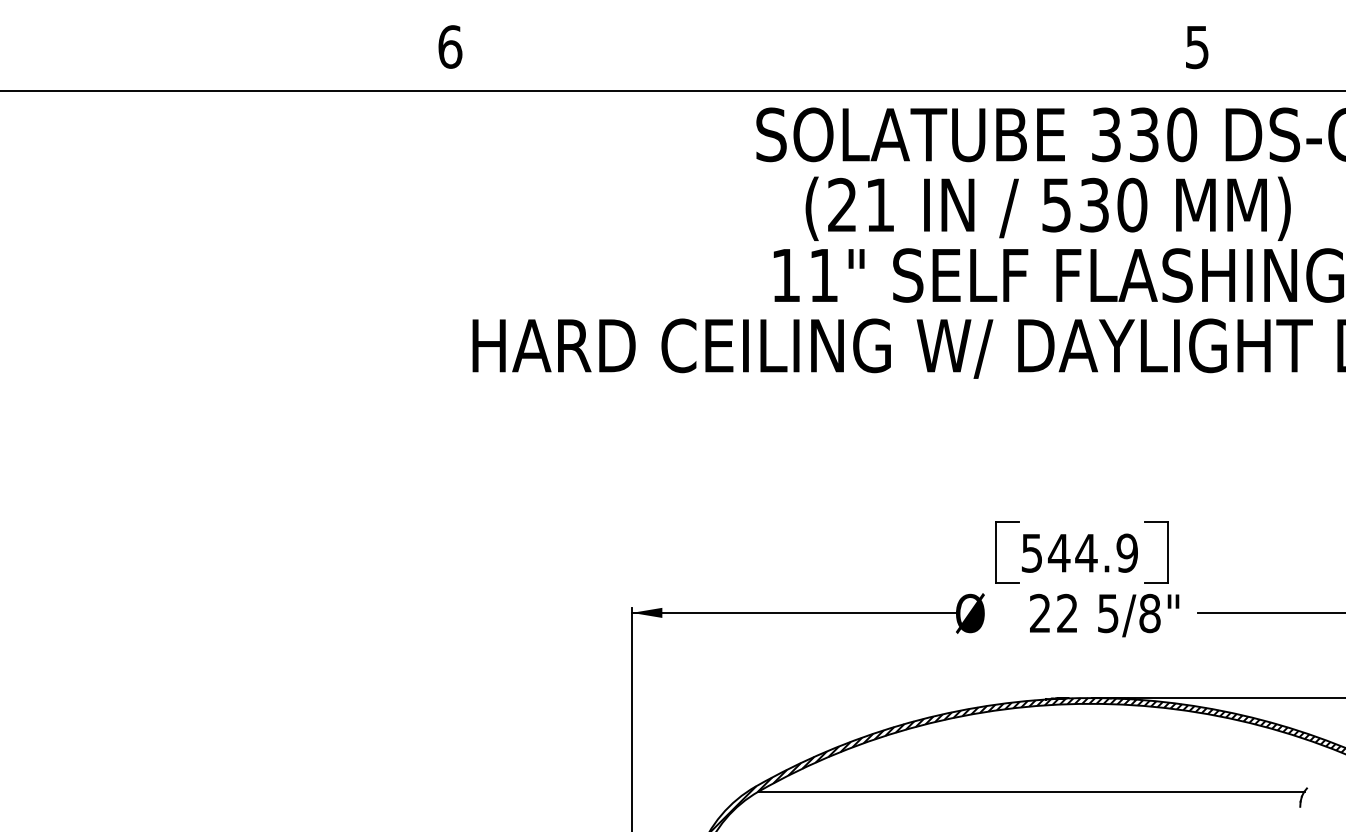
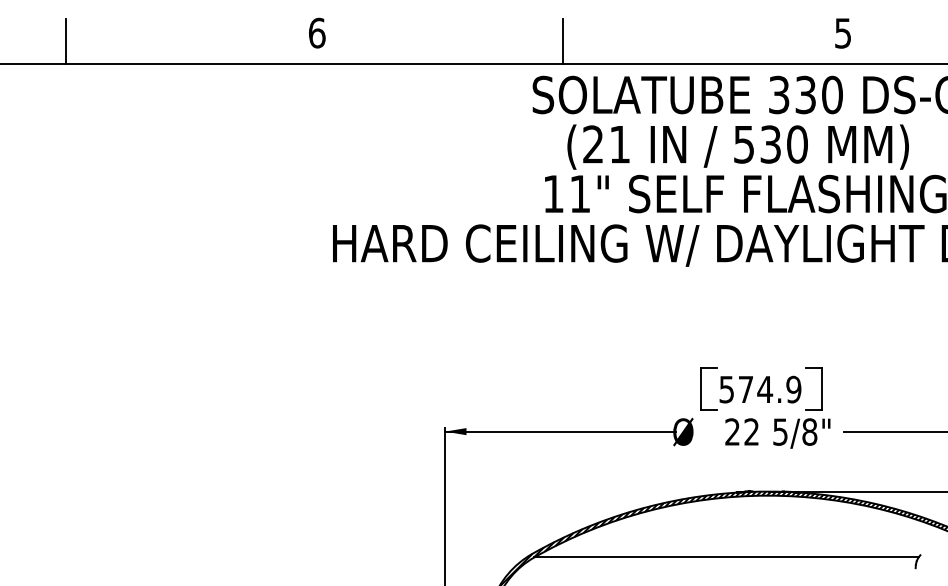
line: (92, 58) -> (65, 41), added
line: (800, 58) -> (563, 41), added
text: (1058, 553) -> (745, 389), 544.9 -> 574.9

